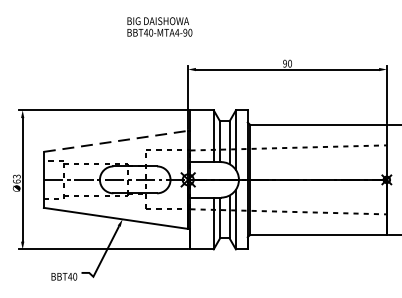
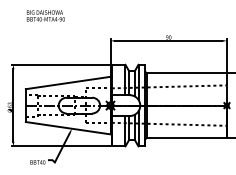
text: (159, 26) -> (45, 15), moved
line: (116, 142) -> (68, 83), dashed -> solid

